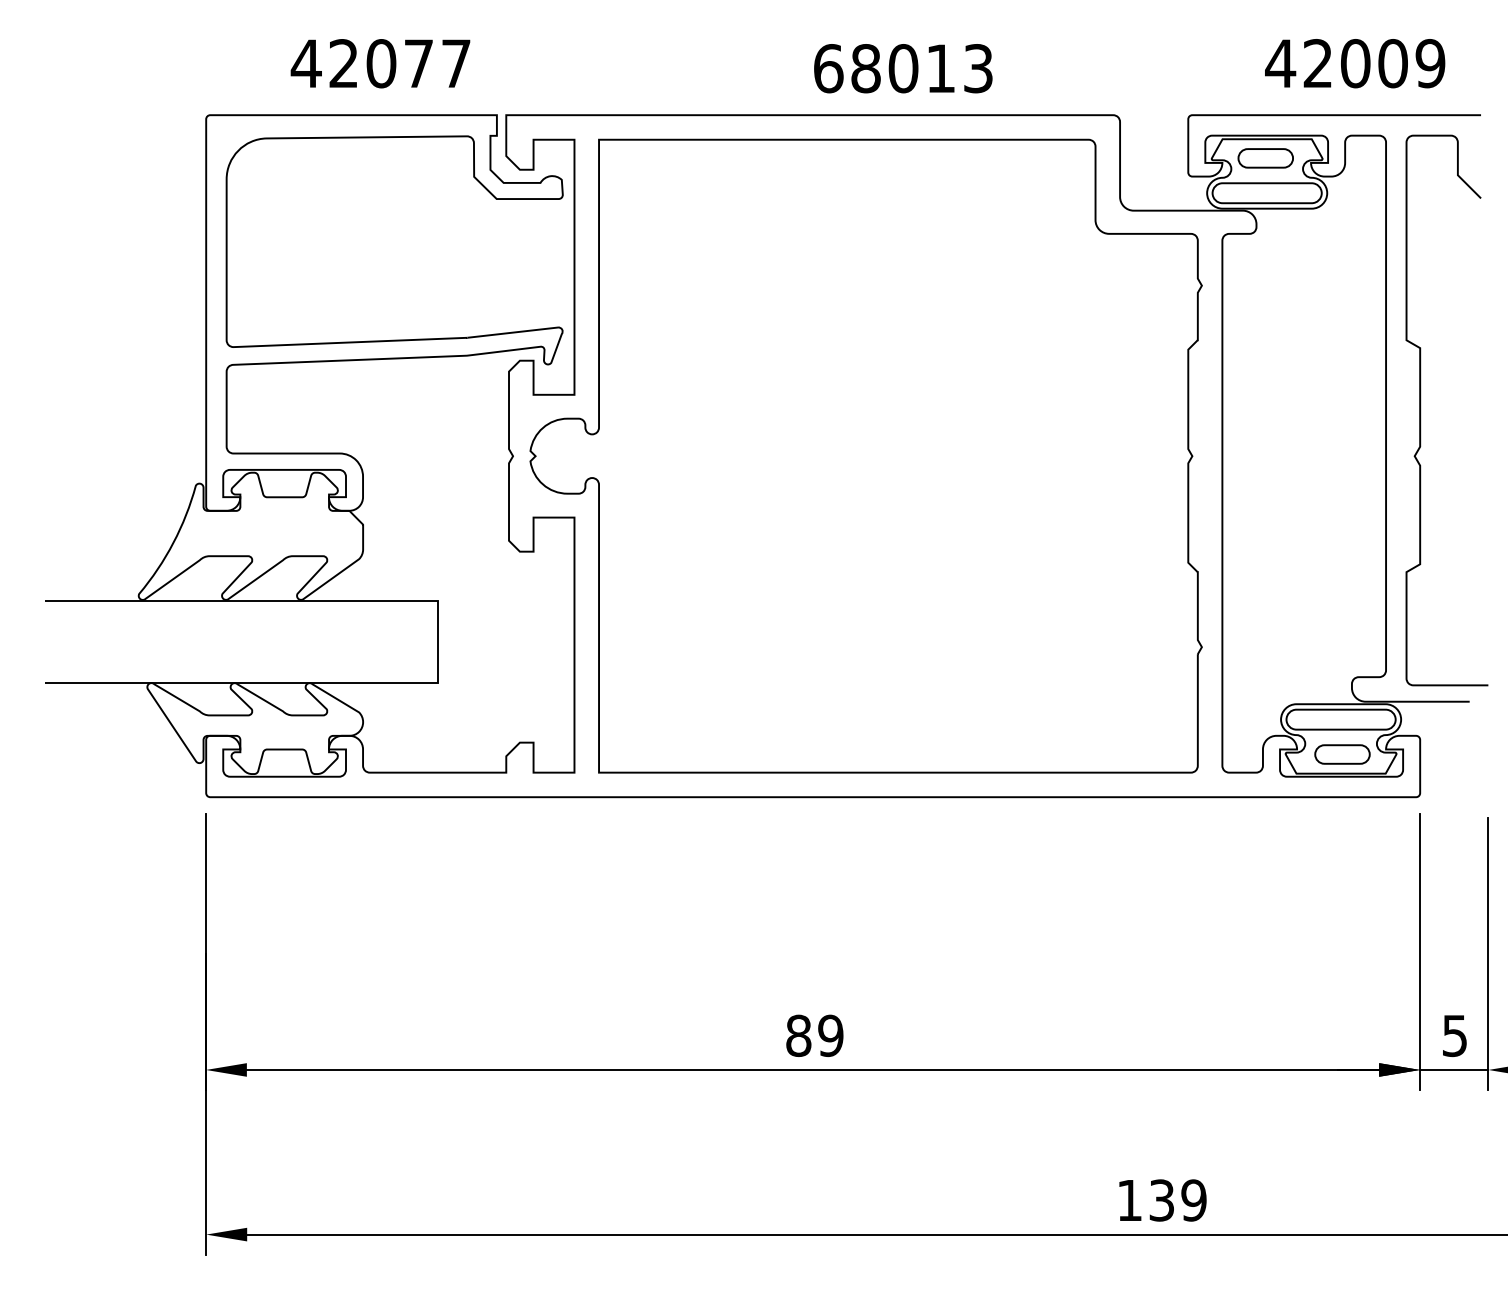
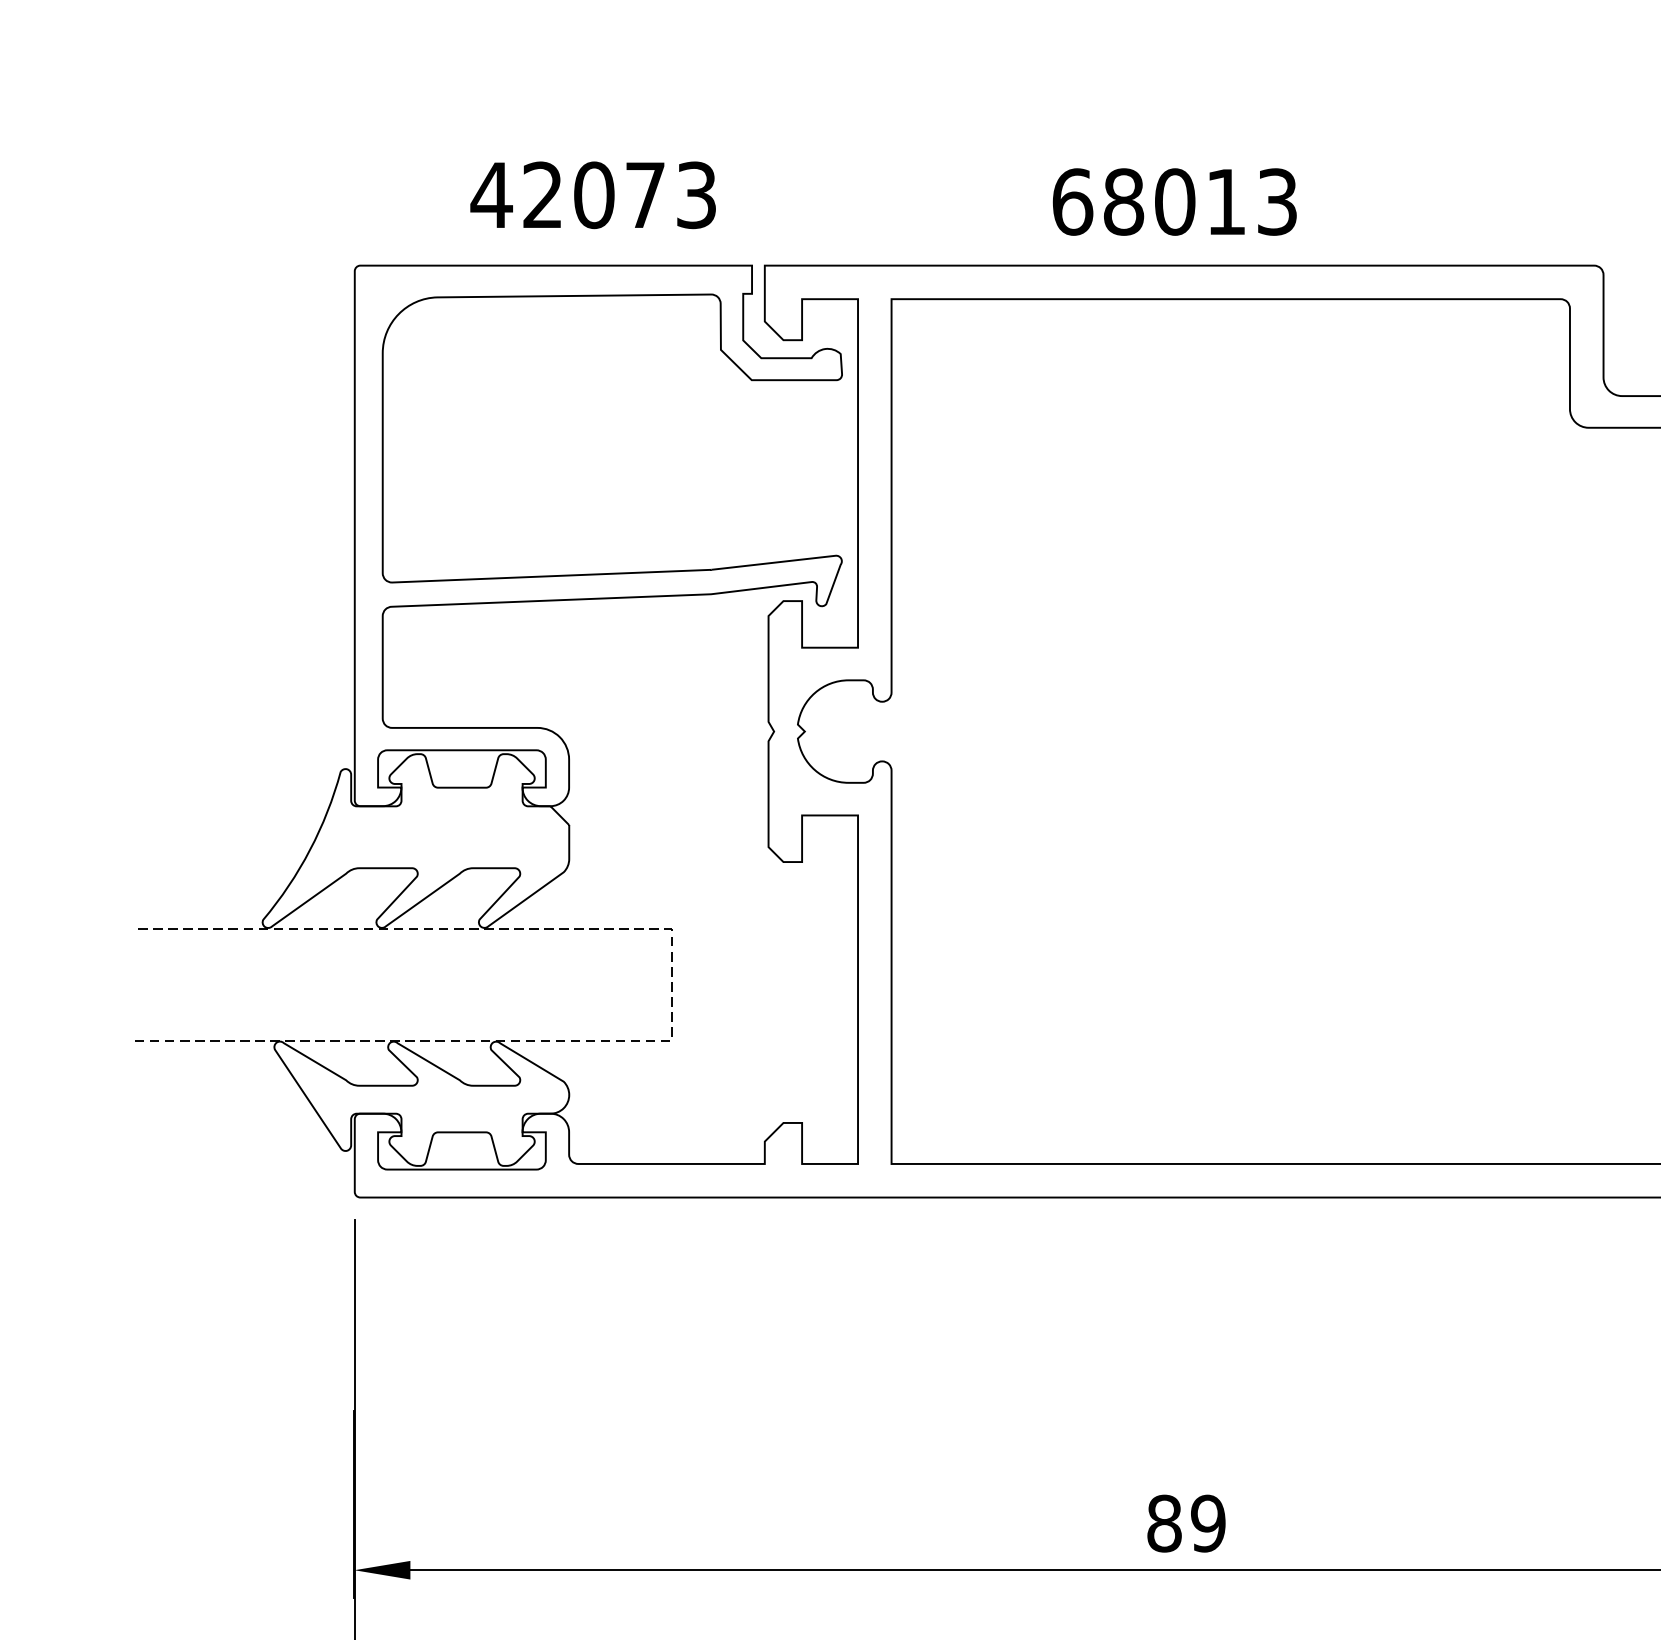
text: (456, 63) -> (696, 194), 42077 -> 42073
text: (903, 68) -> (1175, 201), moved
line: (438, 641) -> (672, 984), solid -> dashed

